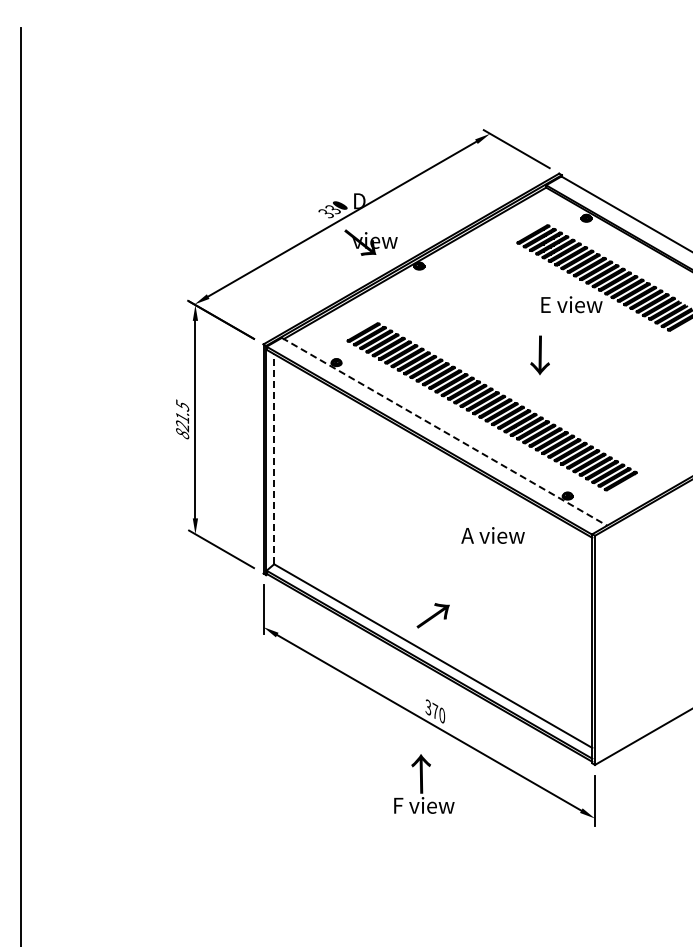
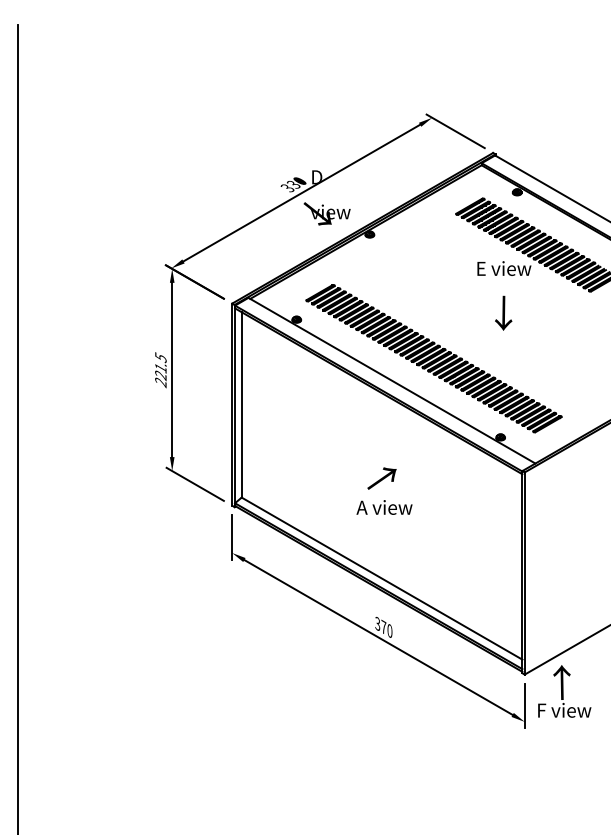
text: (539, 355) -> (503, 313), moved
line: (444, 431) -> (391, 380), dashed -> solid
text: (182, 434) -> (160, 383), 821.5 -> 221.5
line: (274, 458) -> (241, 404), dashed -> solid
text: (492, 535) -> (384, 507), moved
text: (432, 615) -> (381, 478), moved
text: (424, 783) -> (564, 690), moved

